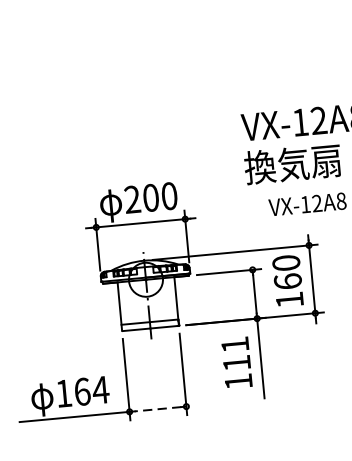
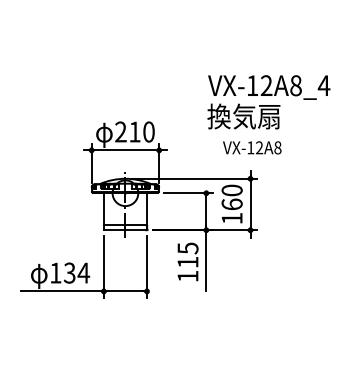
text: (150, 197) -> (134, 131), 200 -> 210
text: (234, 345) -> (187, 248), 111 -> 115
text: (81, 391) -> (69, 272), 164 -> 134
line: (158, 409) -> (125, 291), dashed -> solid

